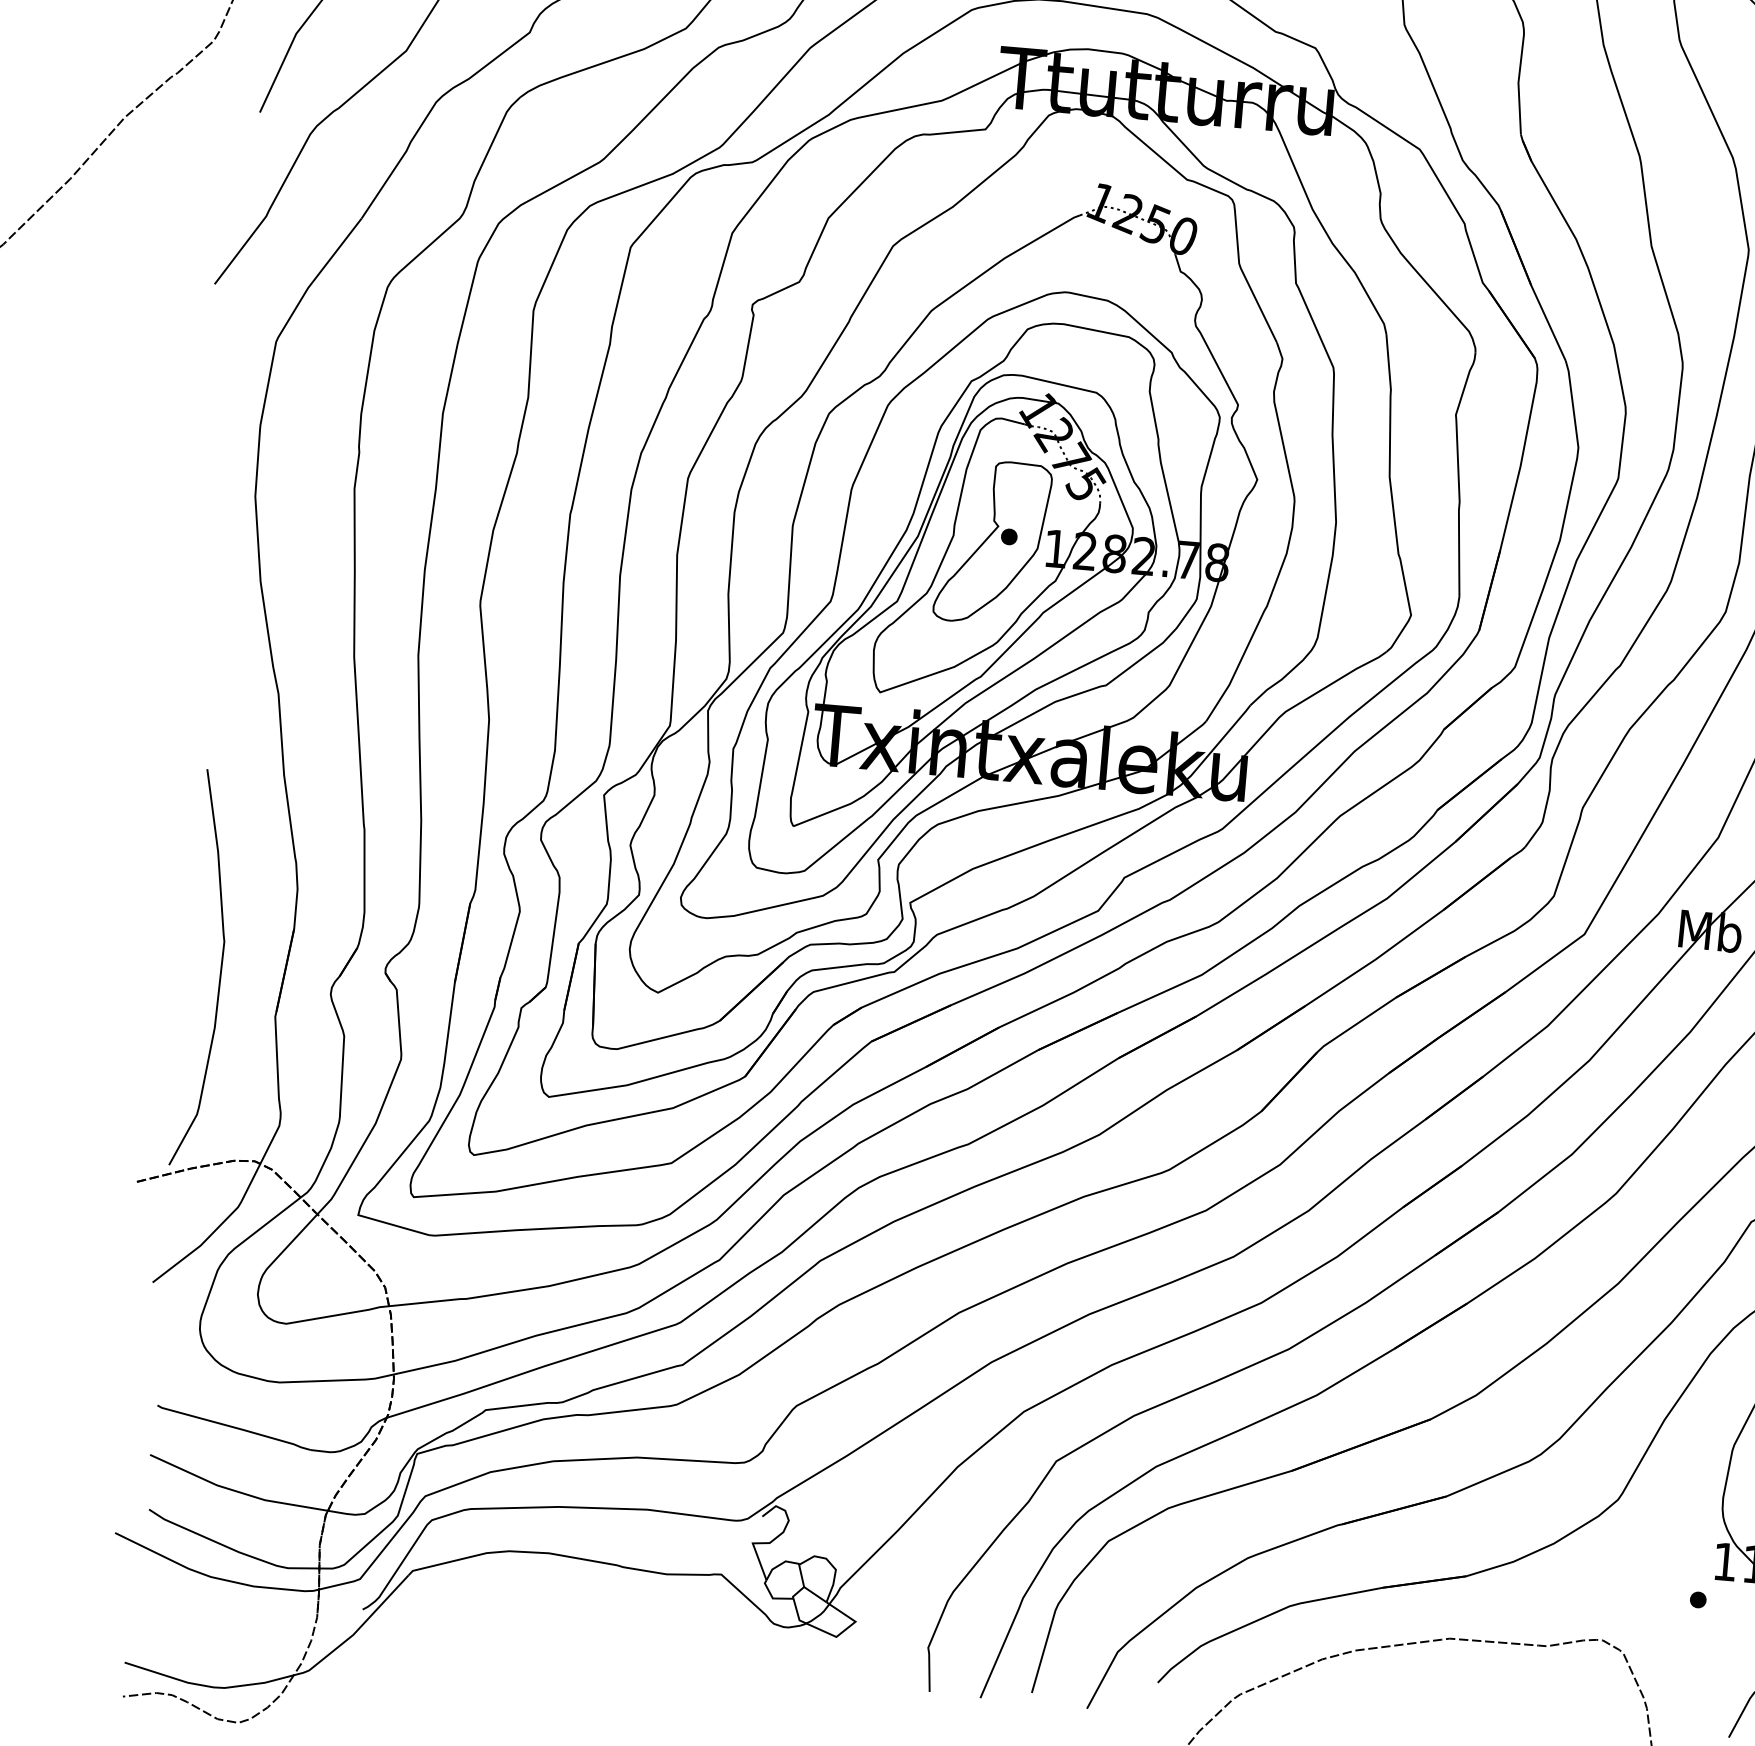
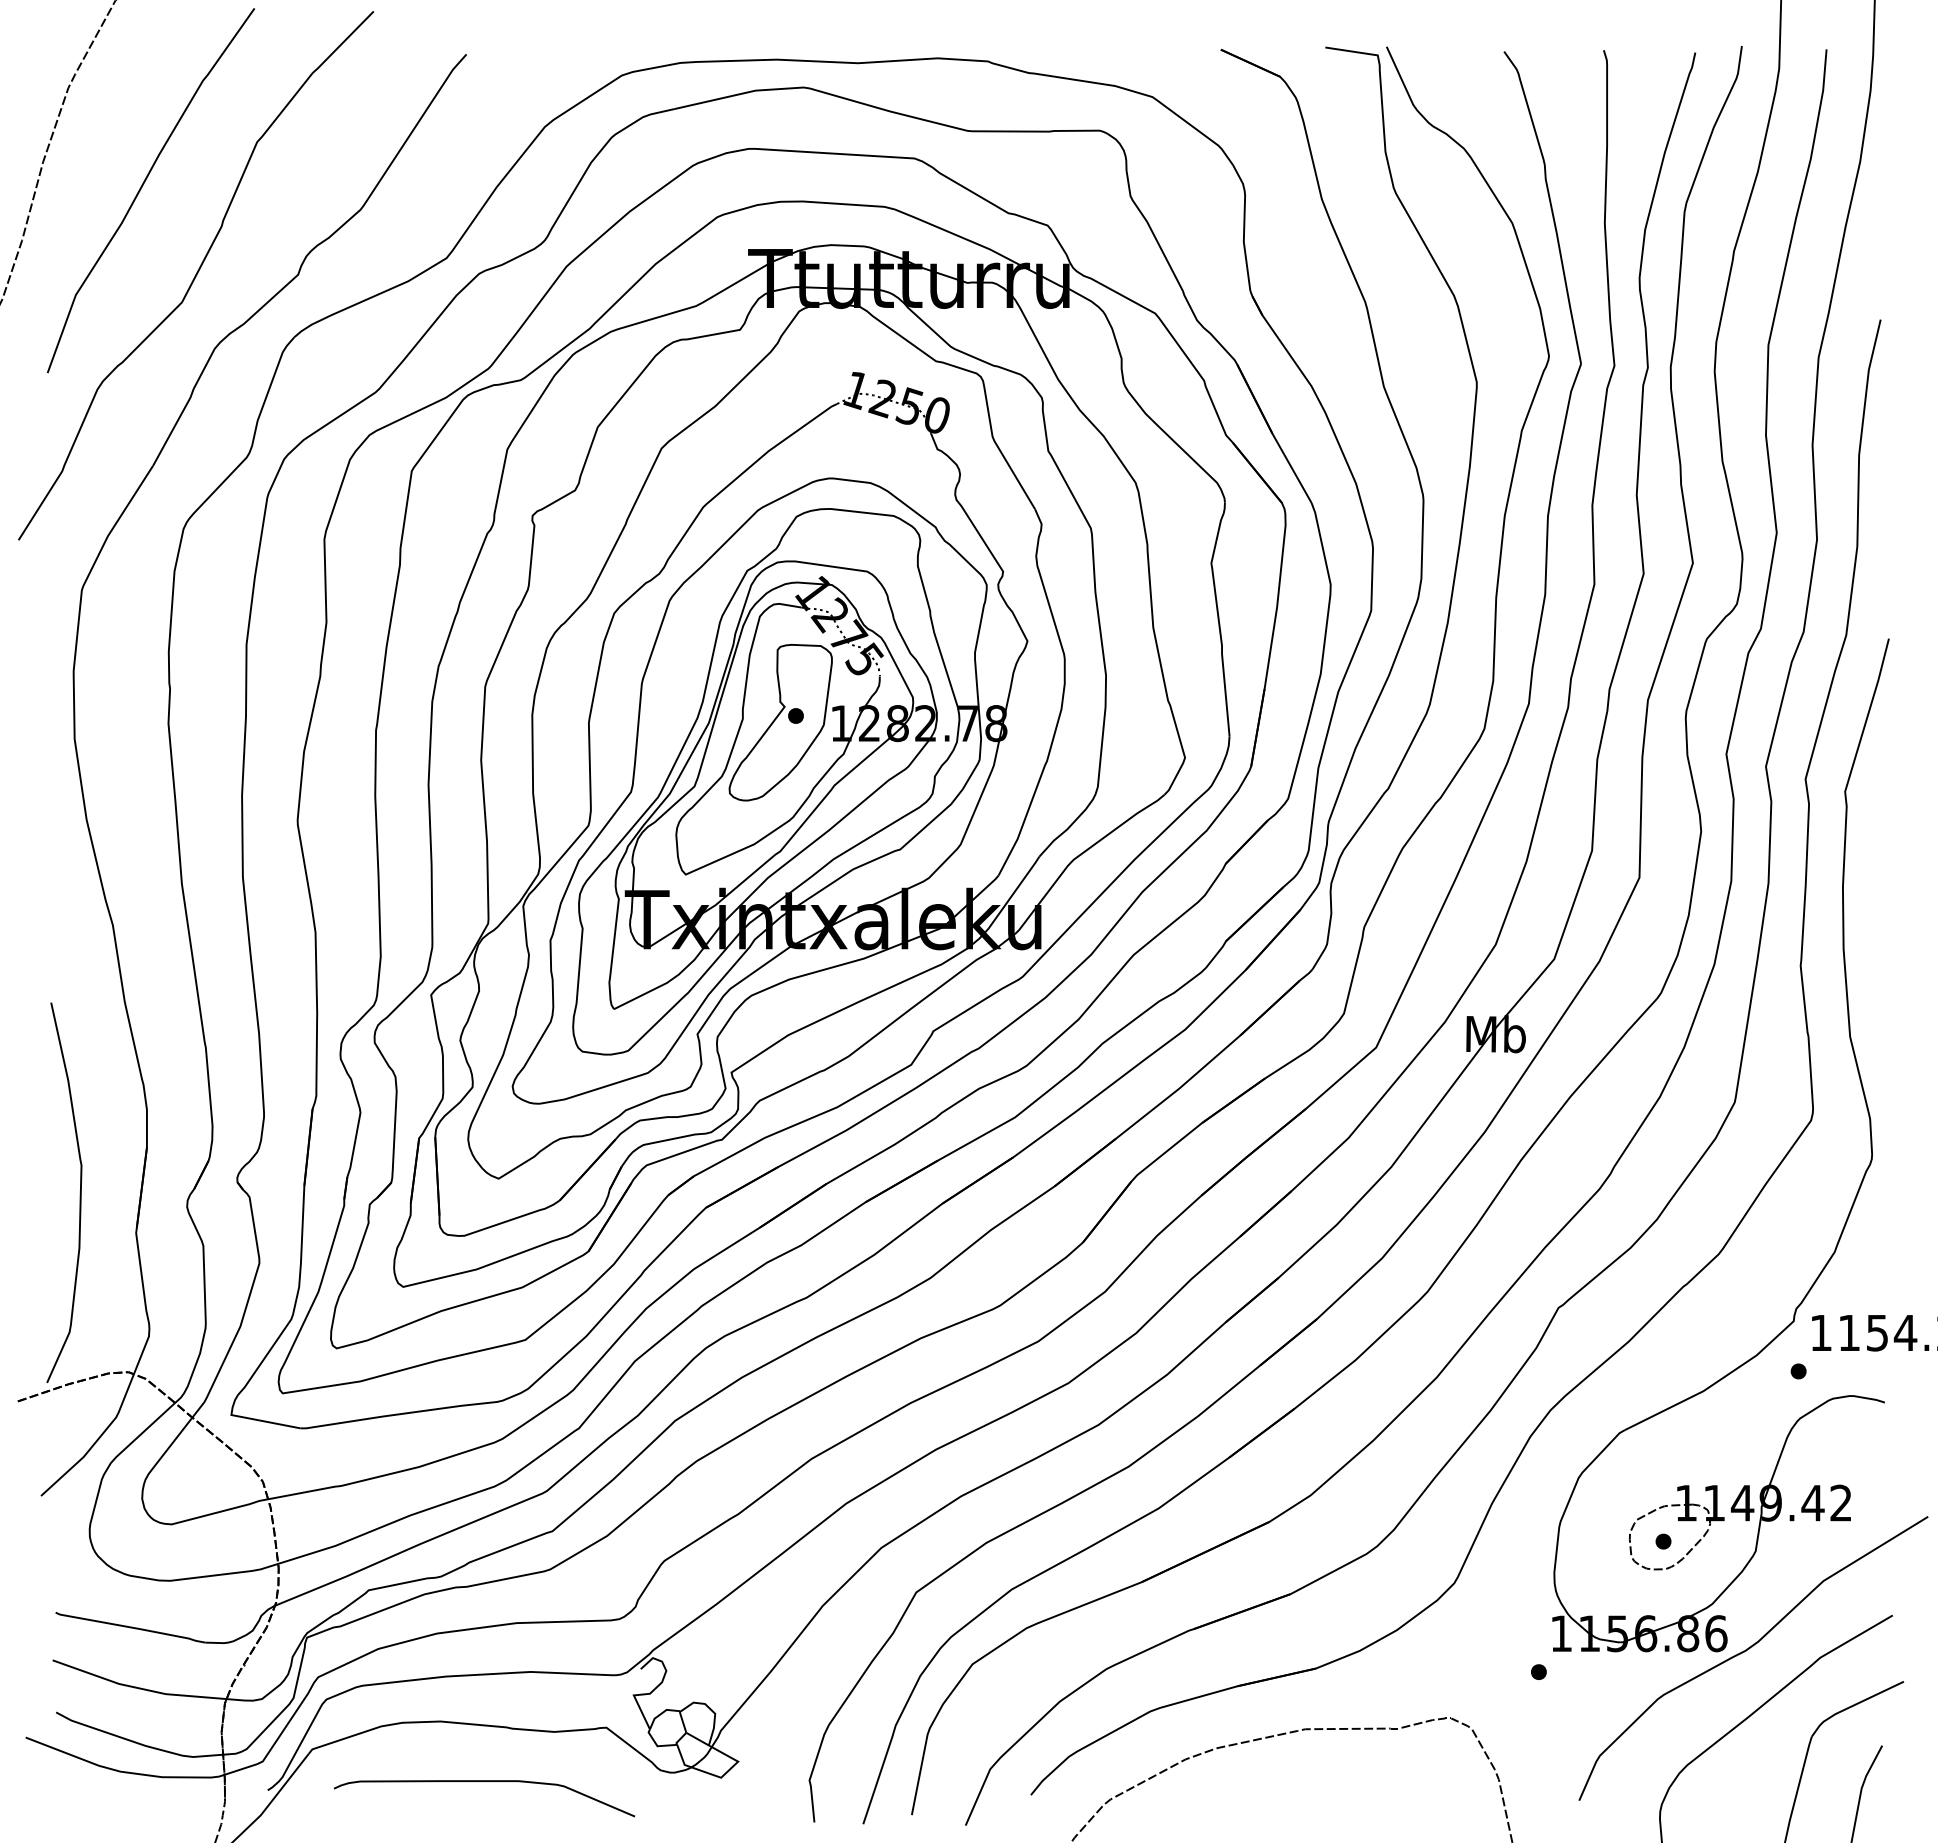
curve: (589, 1619) -> (484, 1781), added

